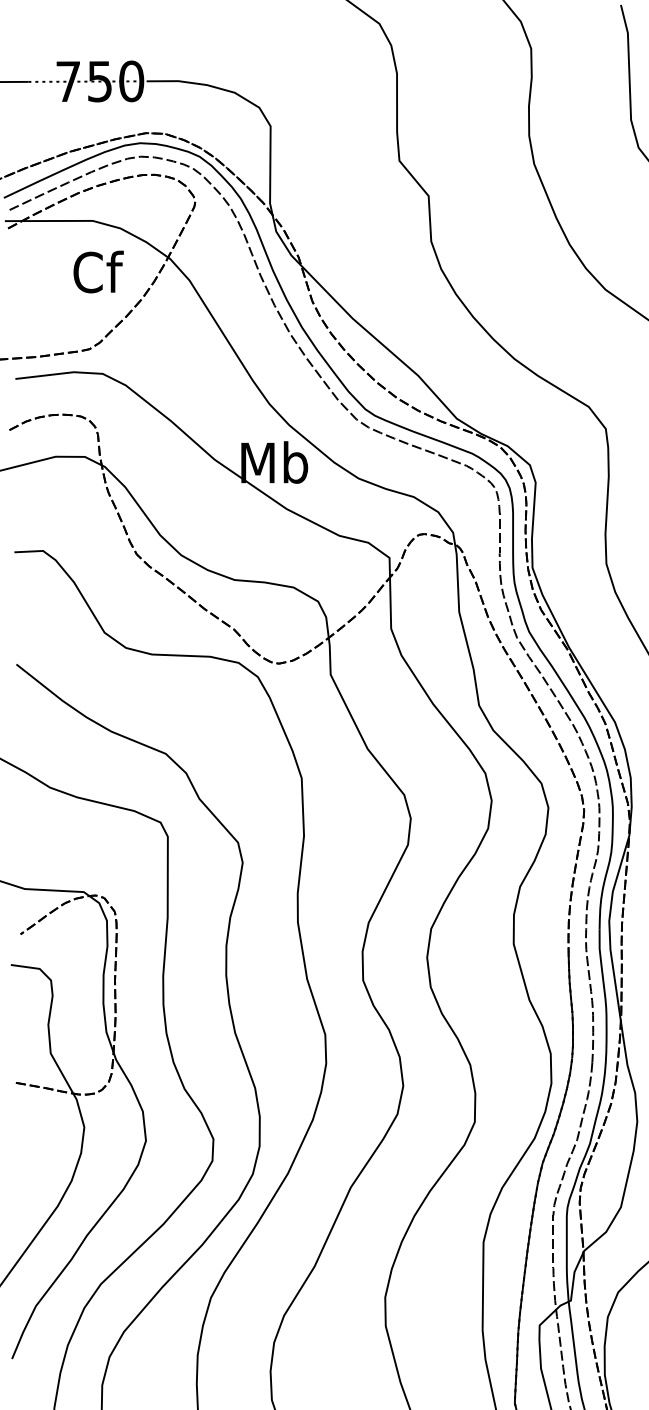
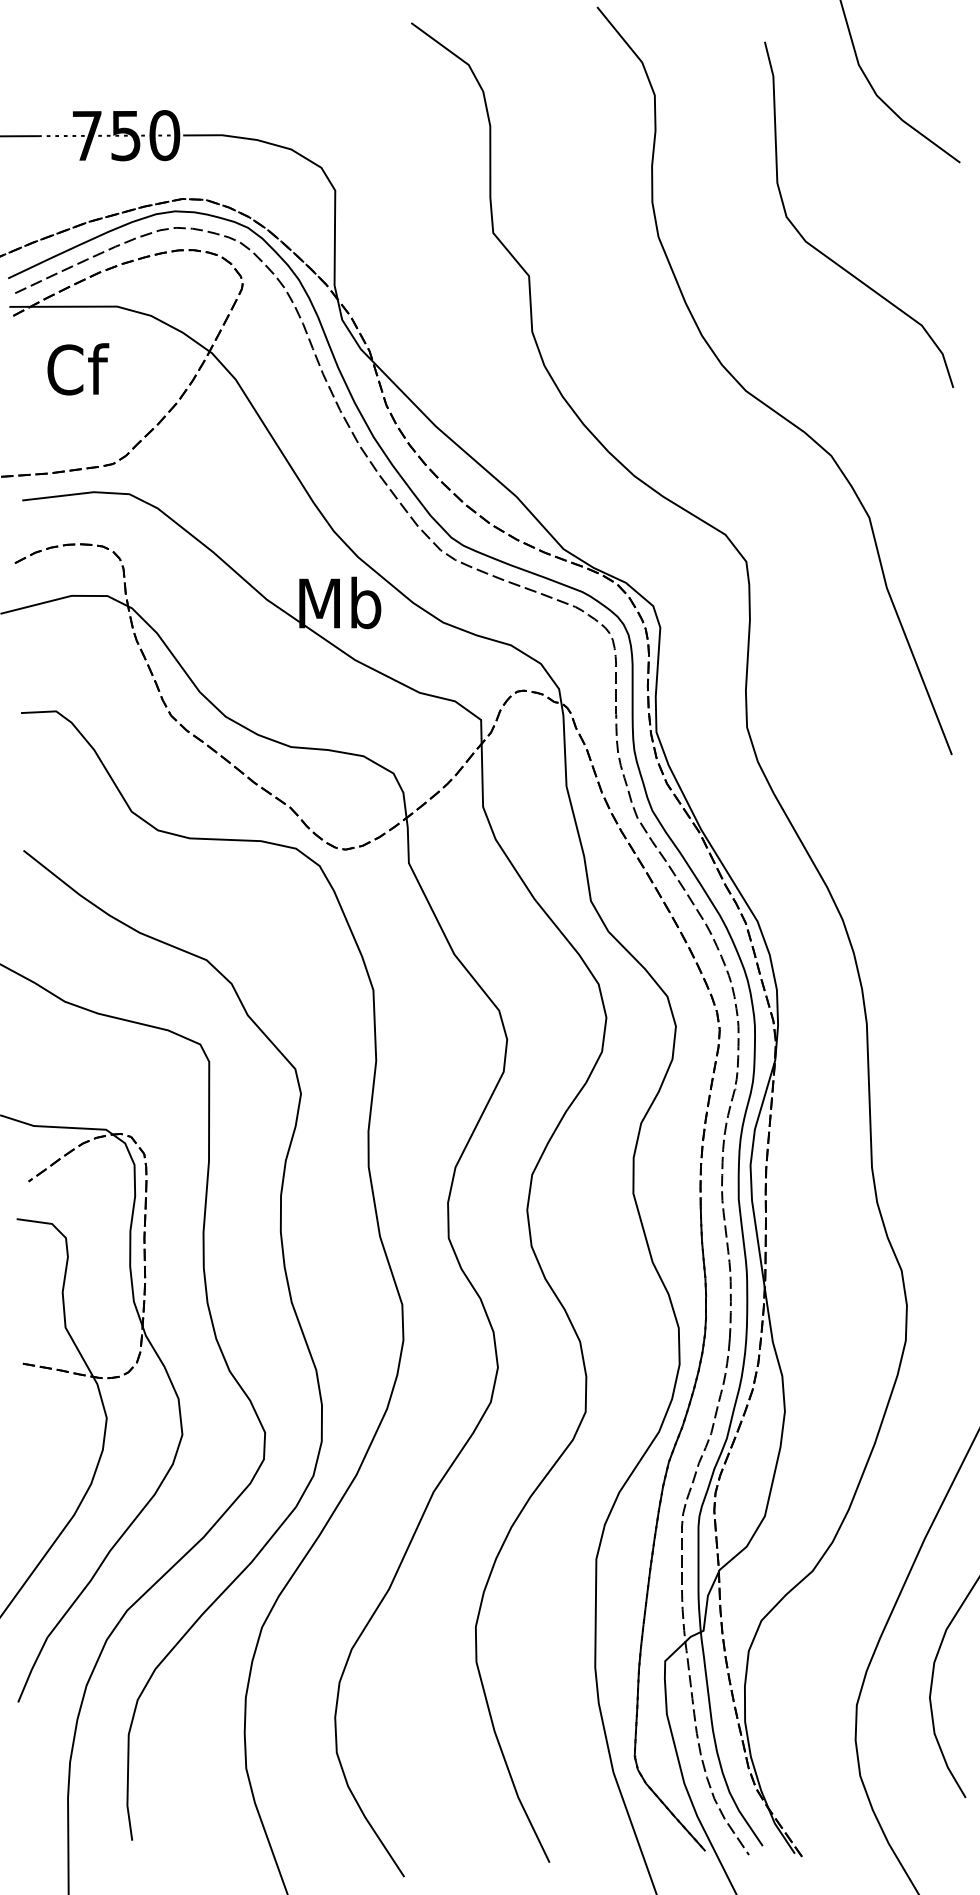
text: (98, 272) -> (78, 369), moved

